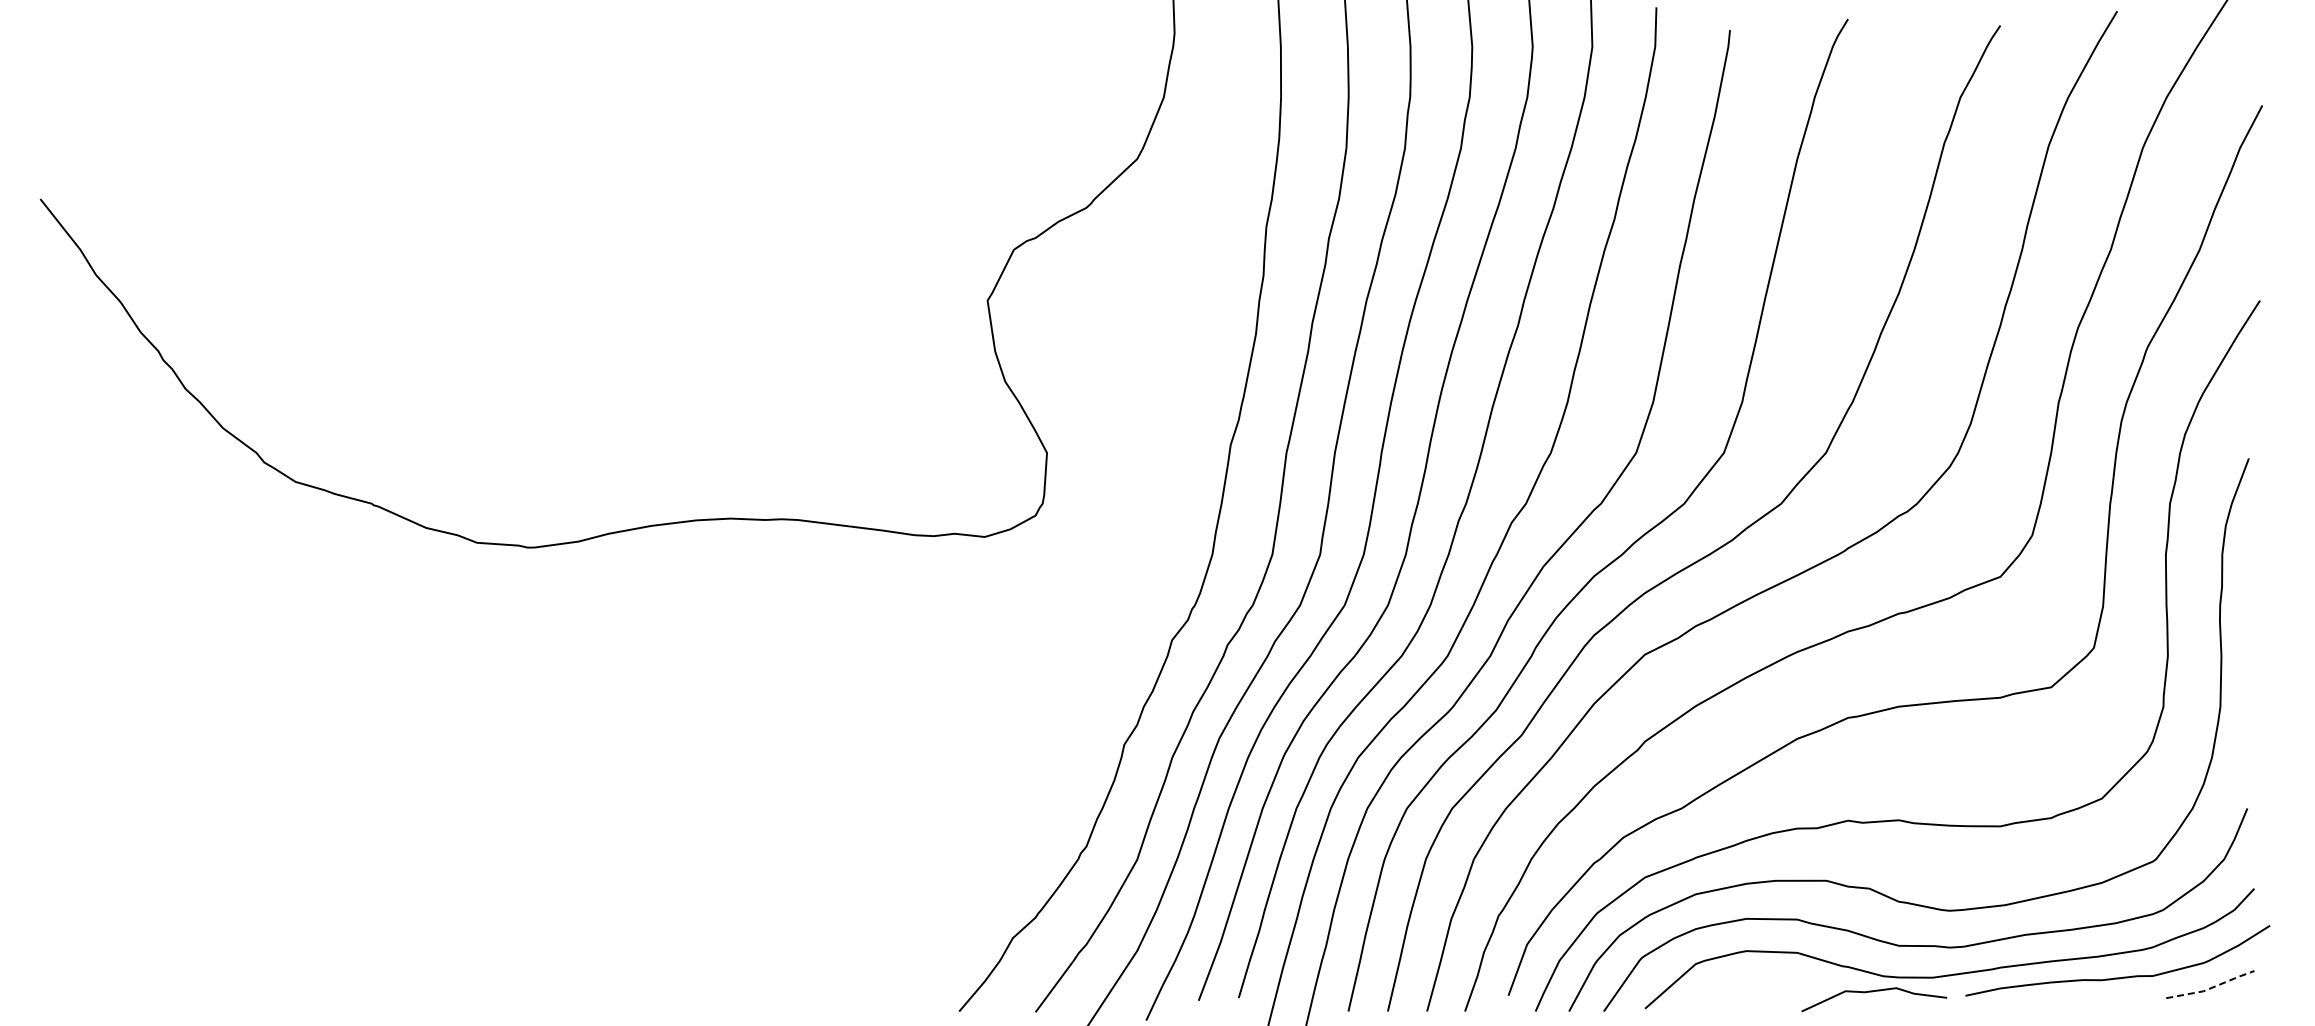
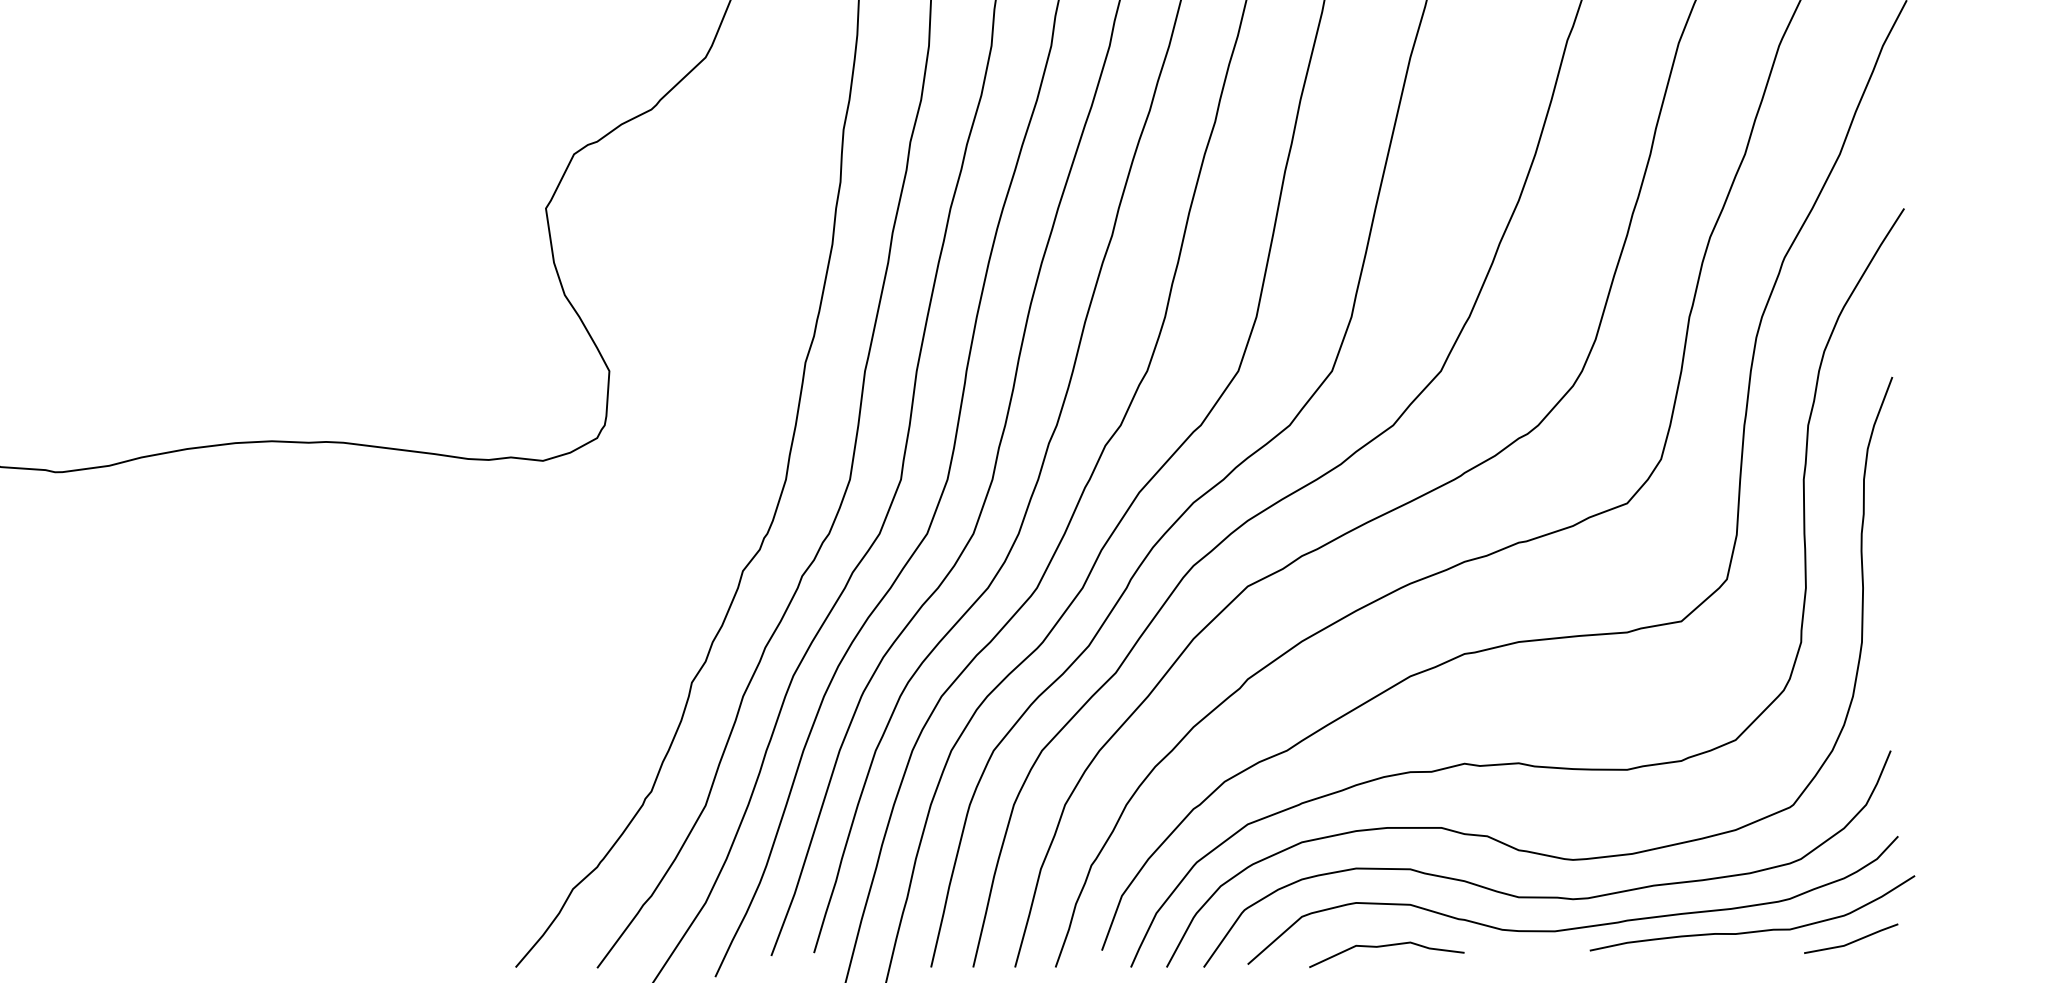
line: (2211, 987) -> (1852, 941), dashed -> solid
curve: (1872, 992) -> (1384, 947), moved

